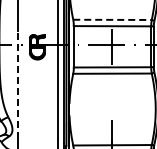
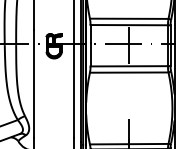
line: (112, 19) -> (129, 18), dashed -> solid
line: (17, 84) -> (34, 83), dashed -> solid

